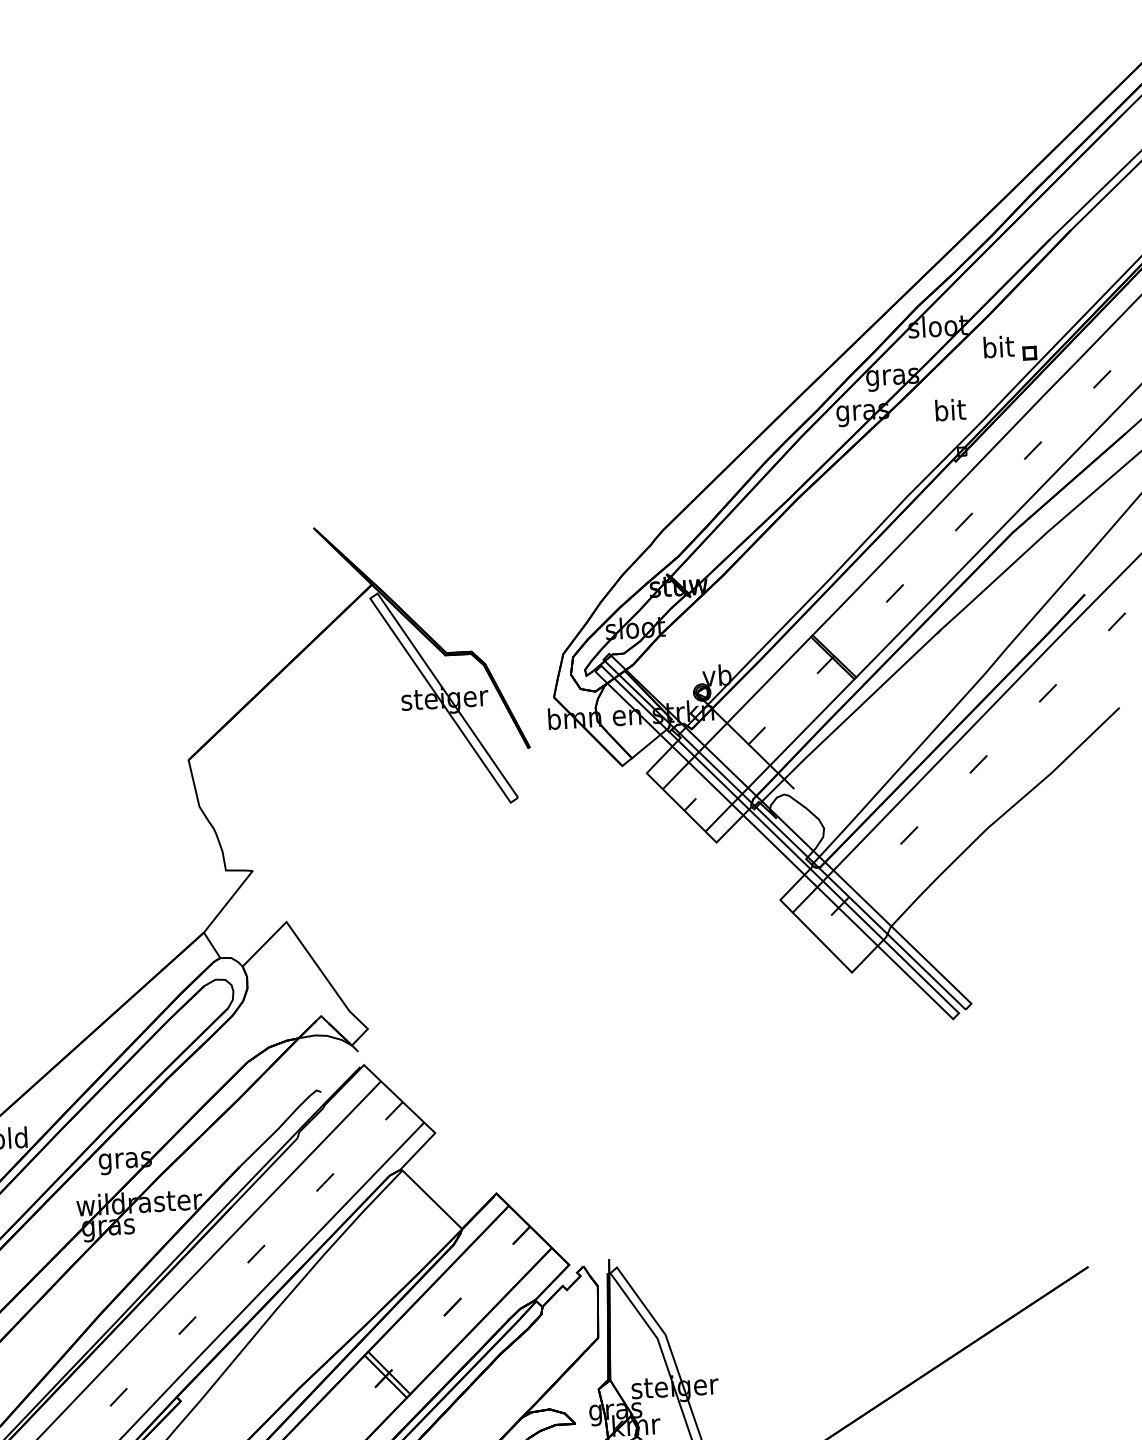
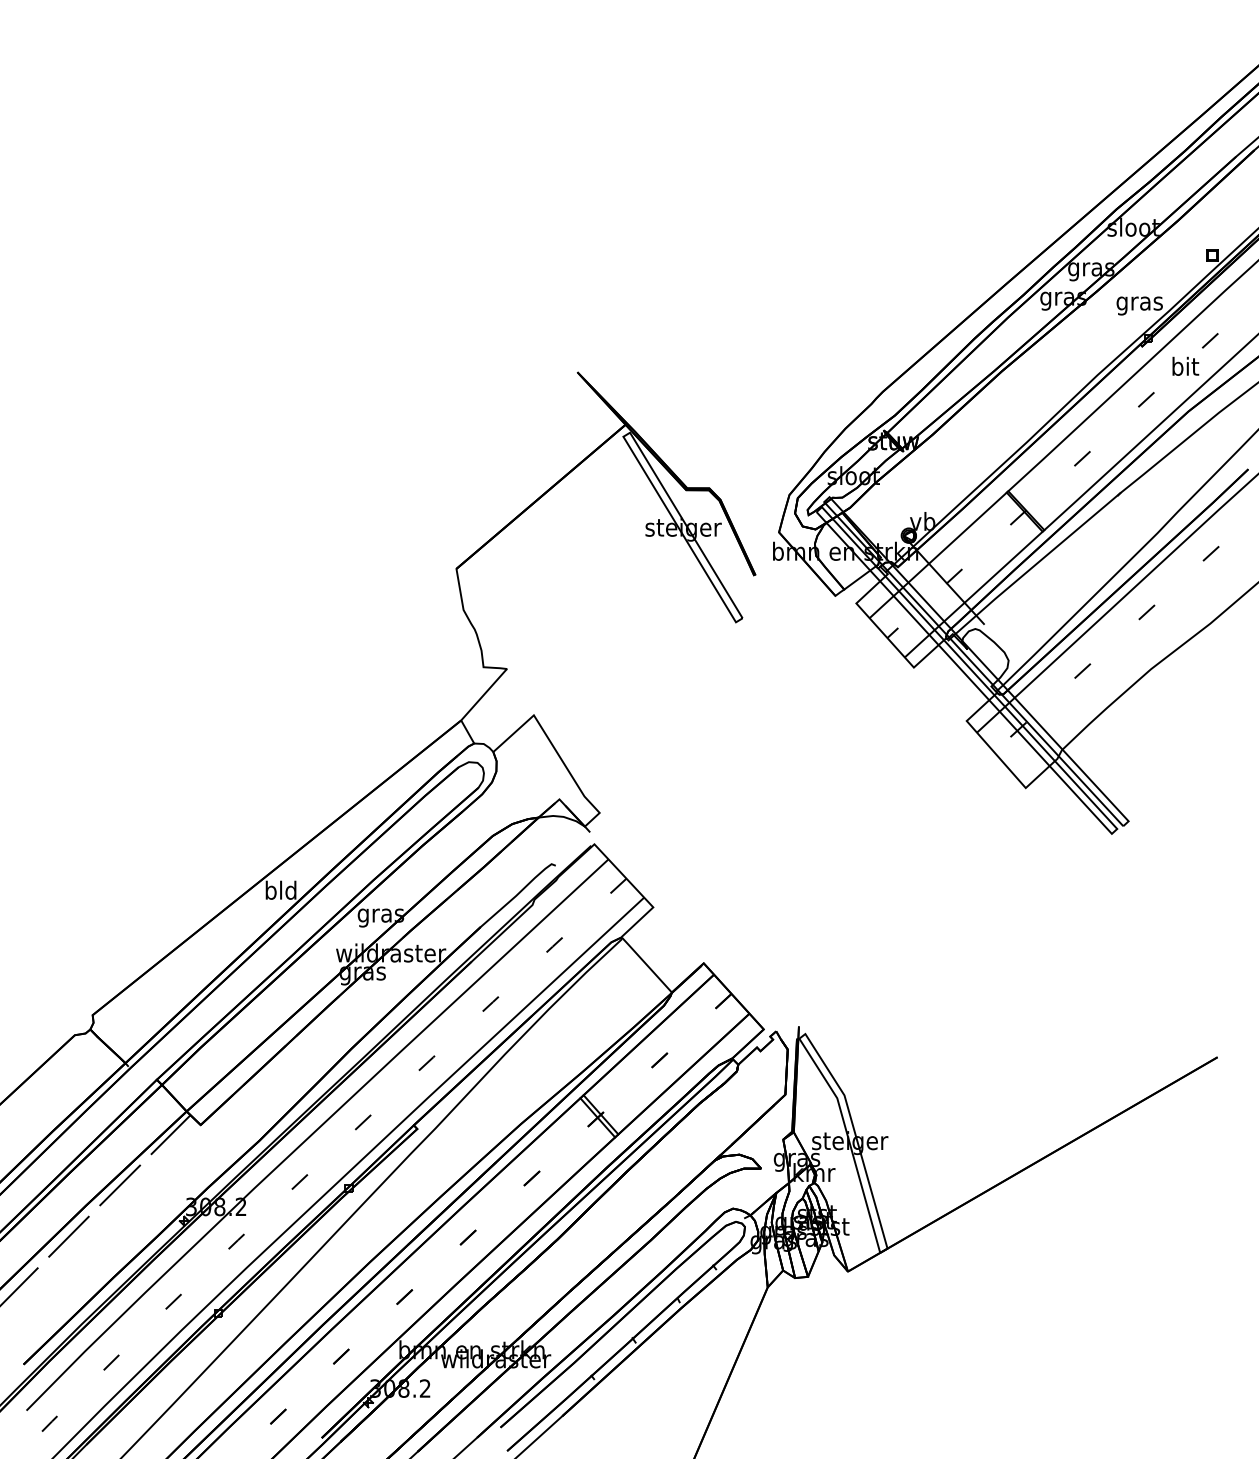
text: (998, 345) -> (1185, 365), moved
text: (949, 412) -> (1139, 303), bit -> gras

